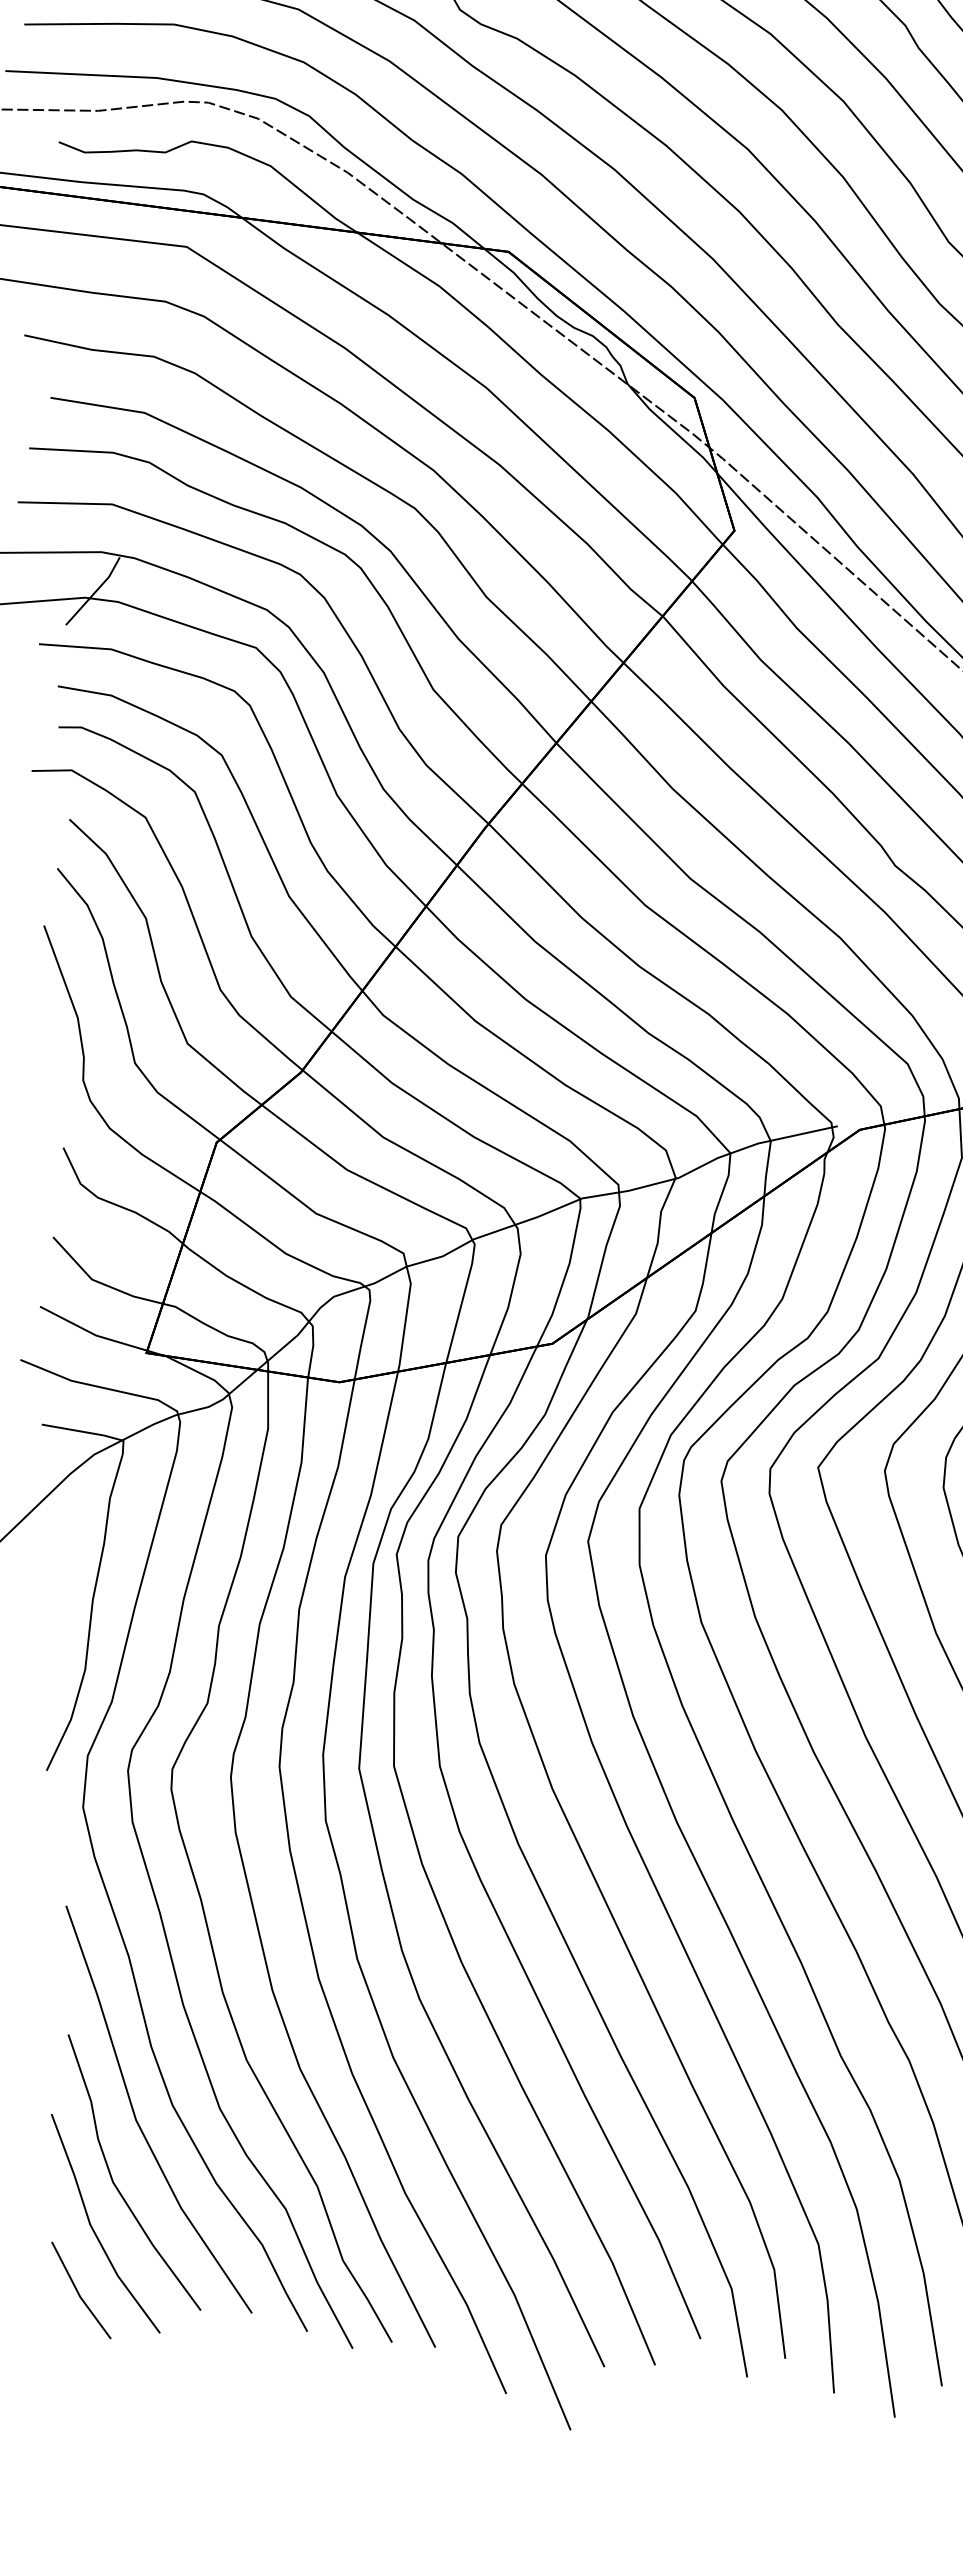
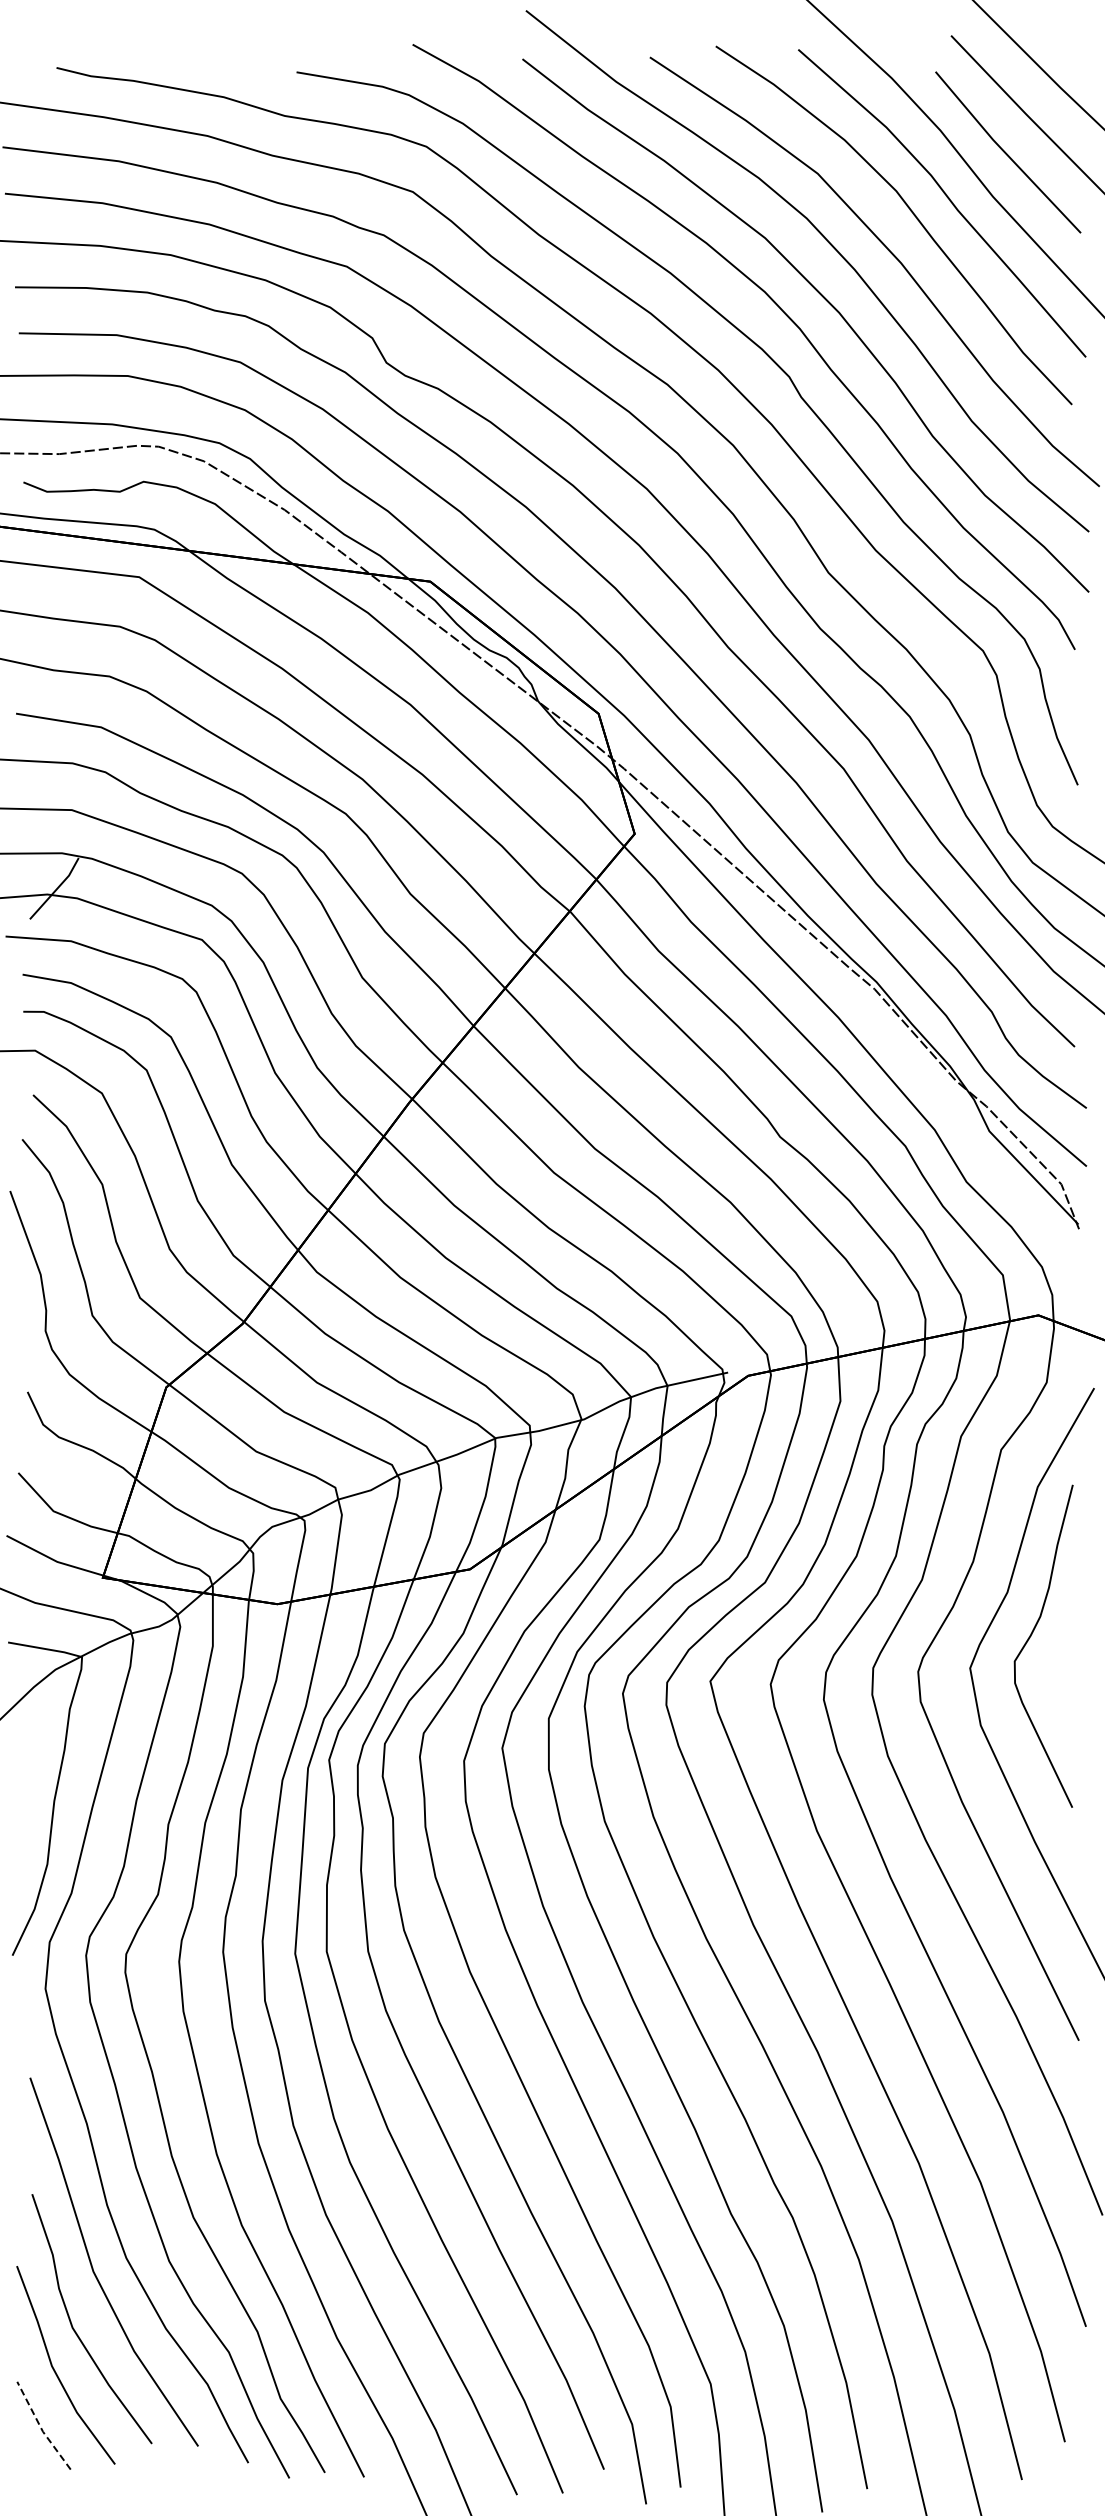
line: (77, 2292) -> (40, 2427), solid -> dashed

